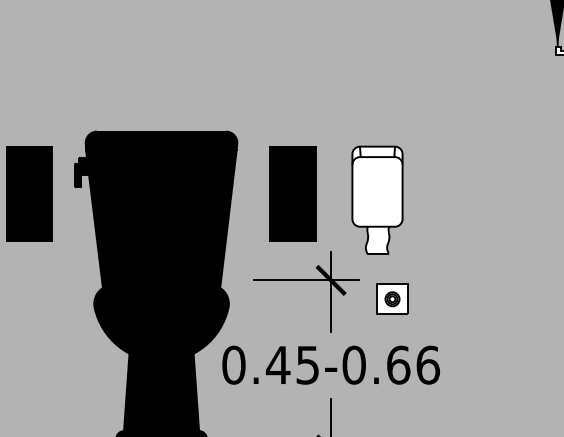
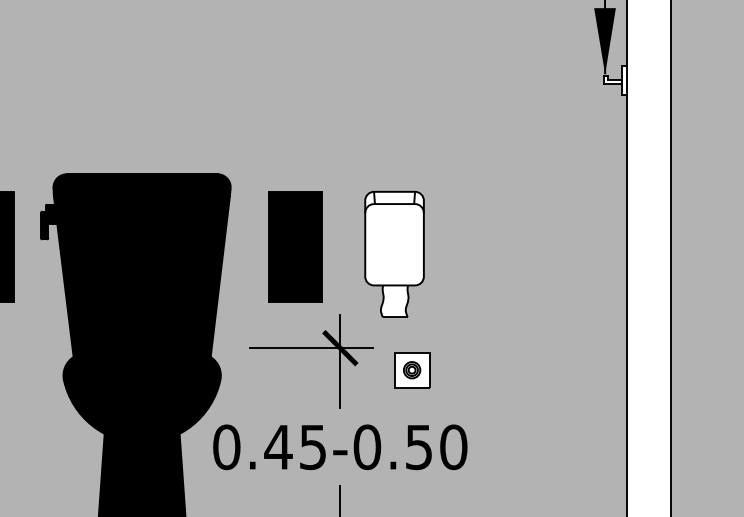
text: (413, 365) -> (436, 447), 0.45-0.66 -> 0.45-0.50

